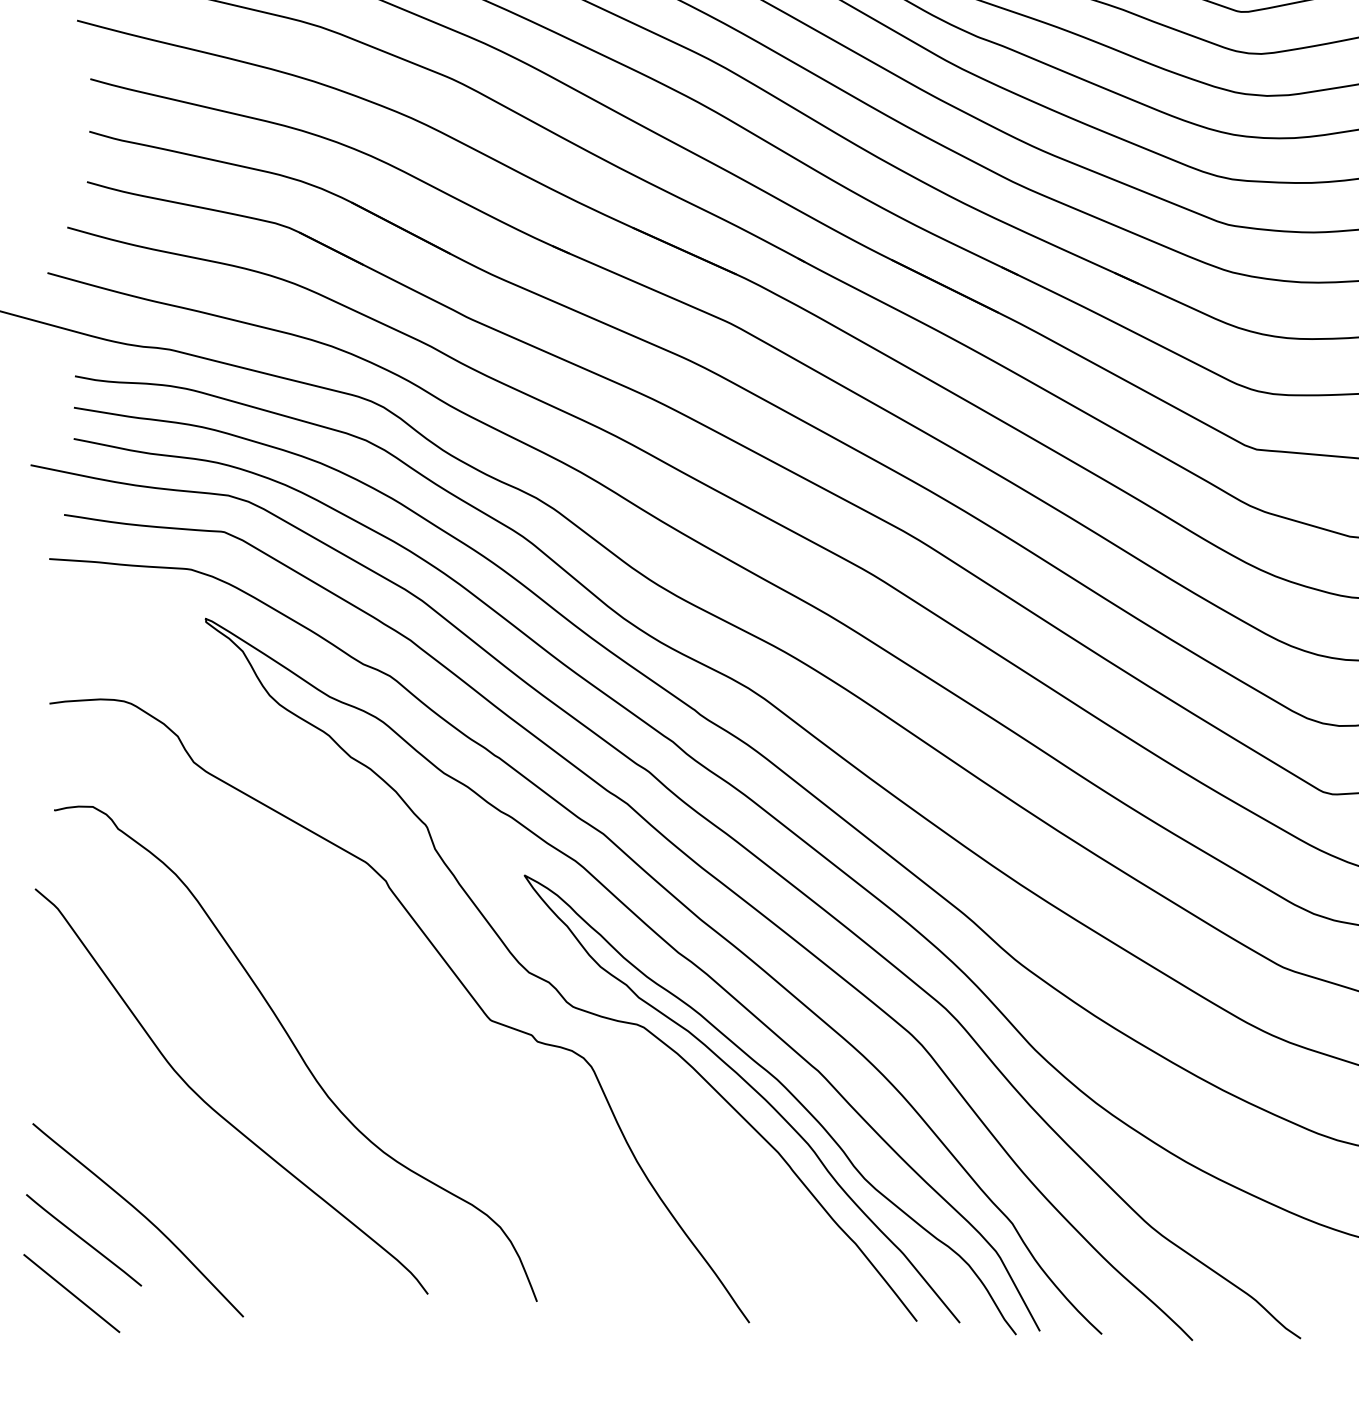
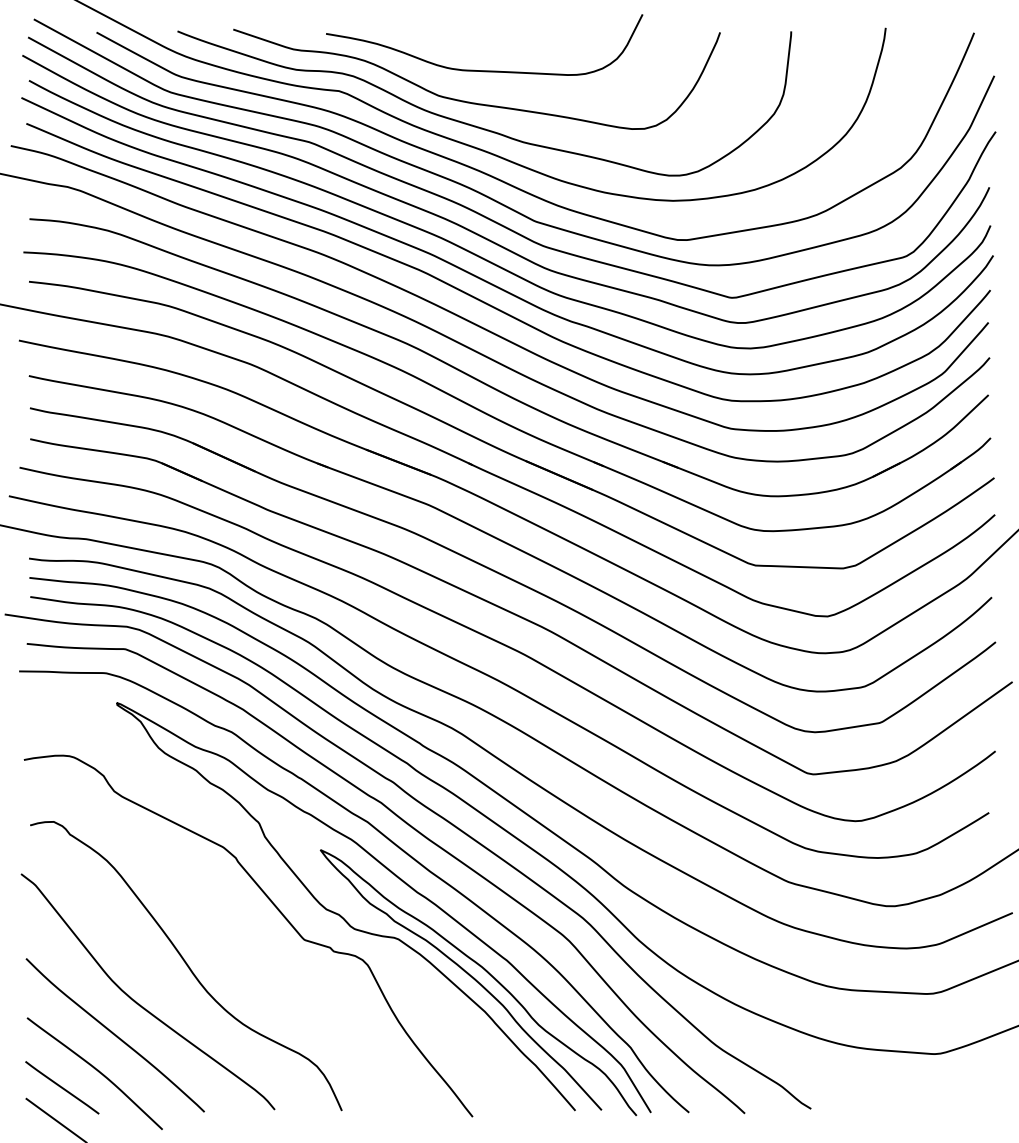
curve: (173, 1159) -> (114, 1035), added

